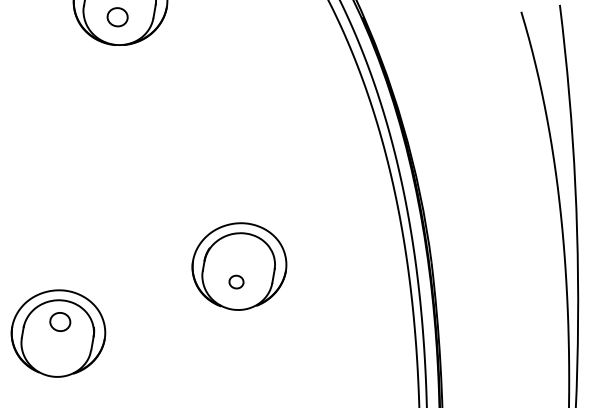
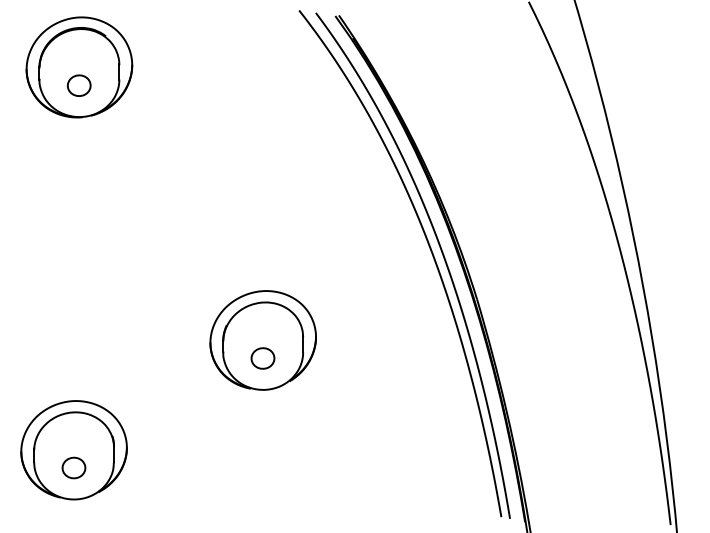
part: (236, 282) -> (262, 358), size x1.43
part: (59, 321) -> (73, 467), moved

